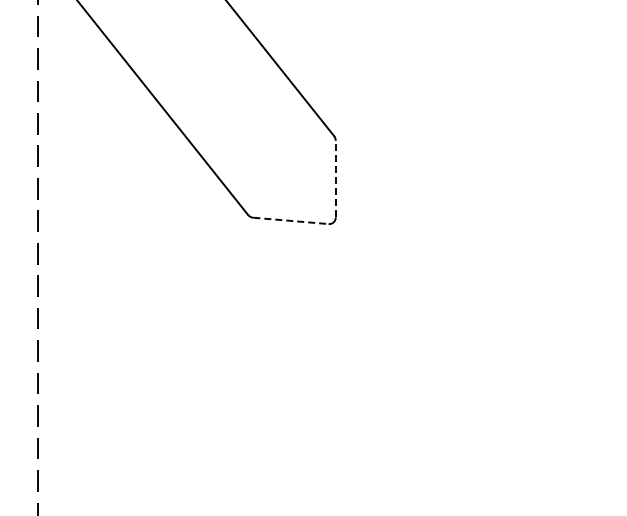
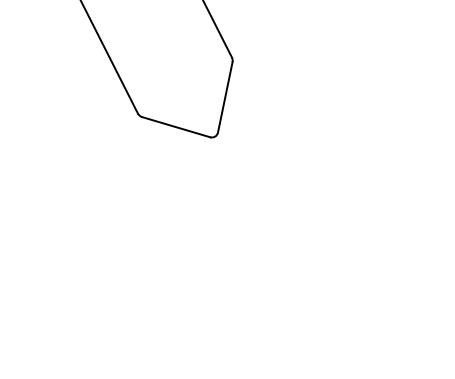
line: (335, 178) -> (225, 96), dashed -> solid
line: (290, 220) -> (175, 126), dashed -> solid

